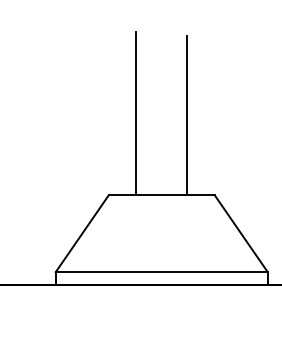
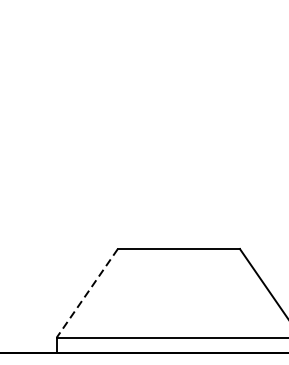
line: (136, 113) -> (149, 154), removed
line: (187, 115) -> (208, 157), removed
line: (82, 233) -> (87, 292), solid -> dashed

